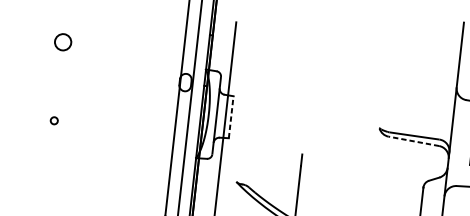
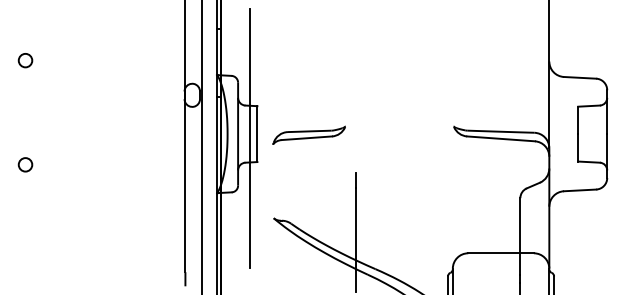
circle: (63, 42) -> (25, 60), size x0.62
line: (231, 117) -> (257, 134), dashed -> solid
circle: (54, 120) -> (25, 164), size x1.43
part: (269, 121) -> (308, 134), added
line: (414, 141) -> (501, 138), dashed -> solid

